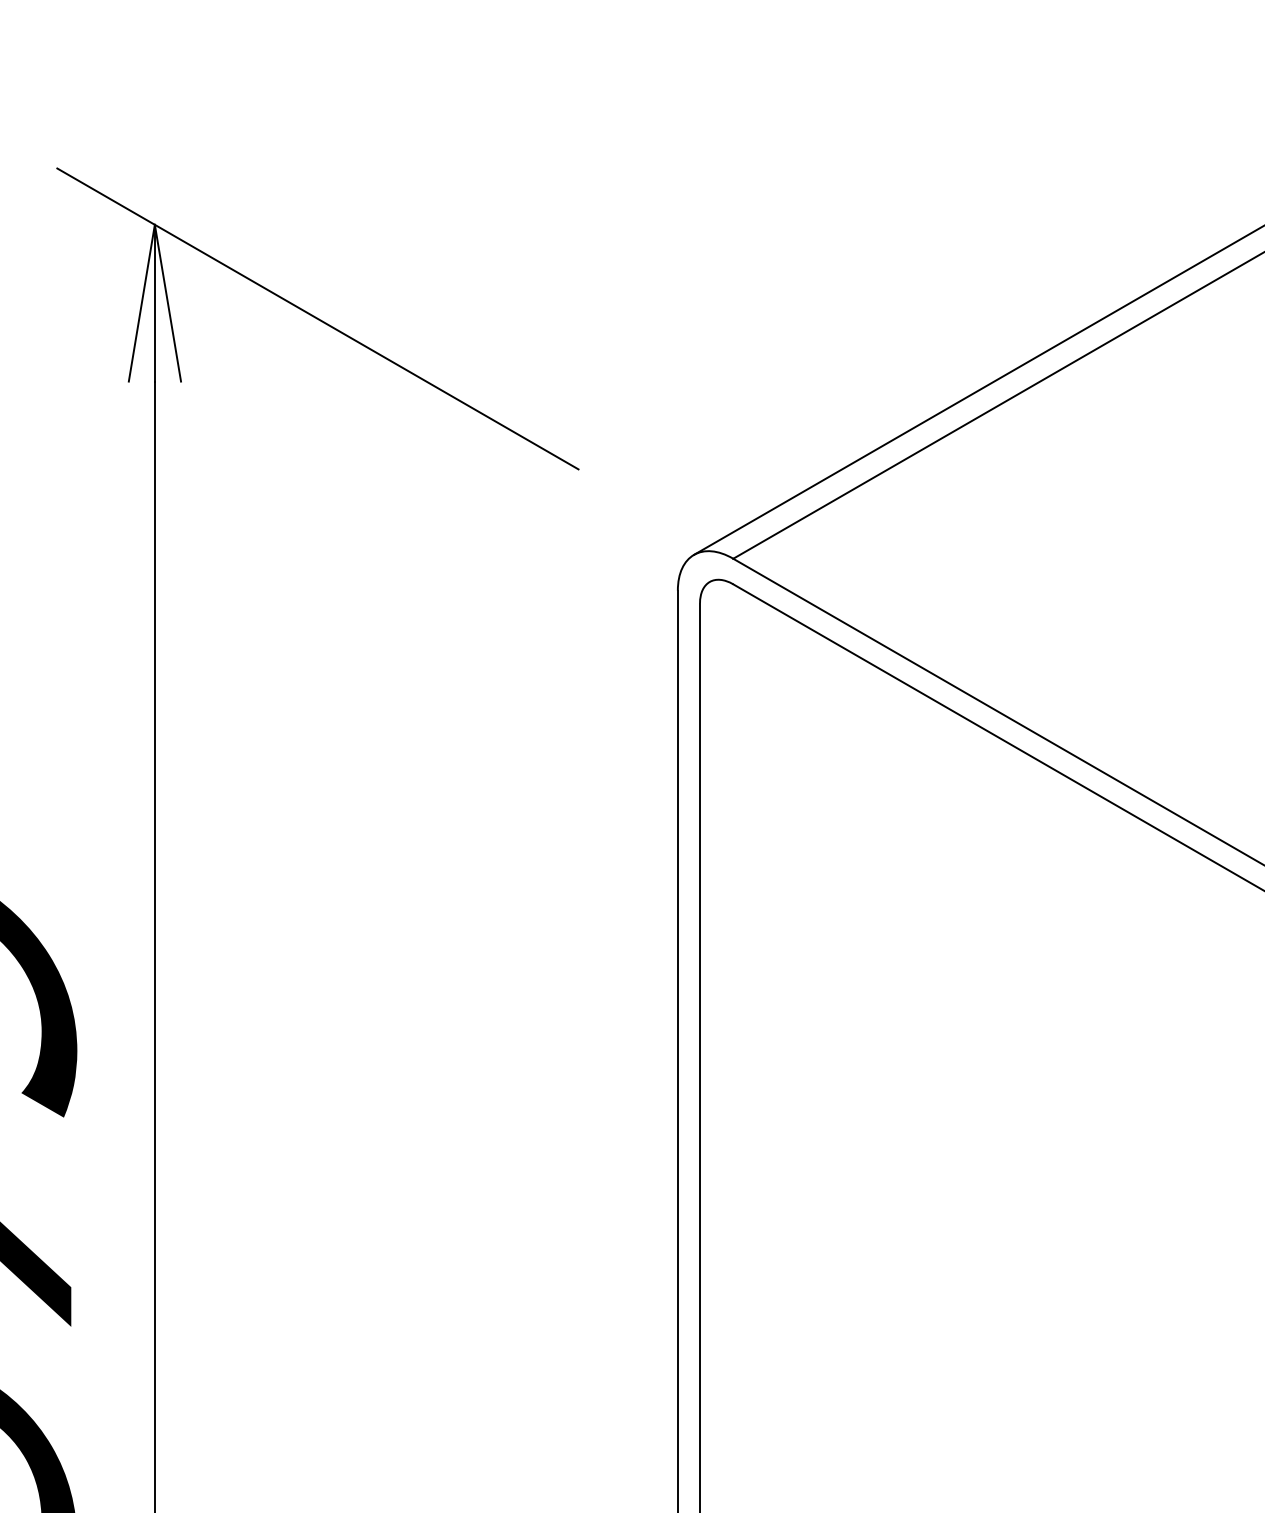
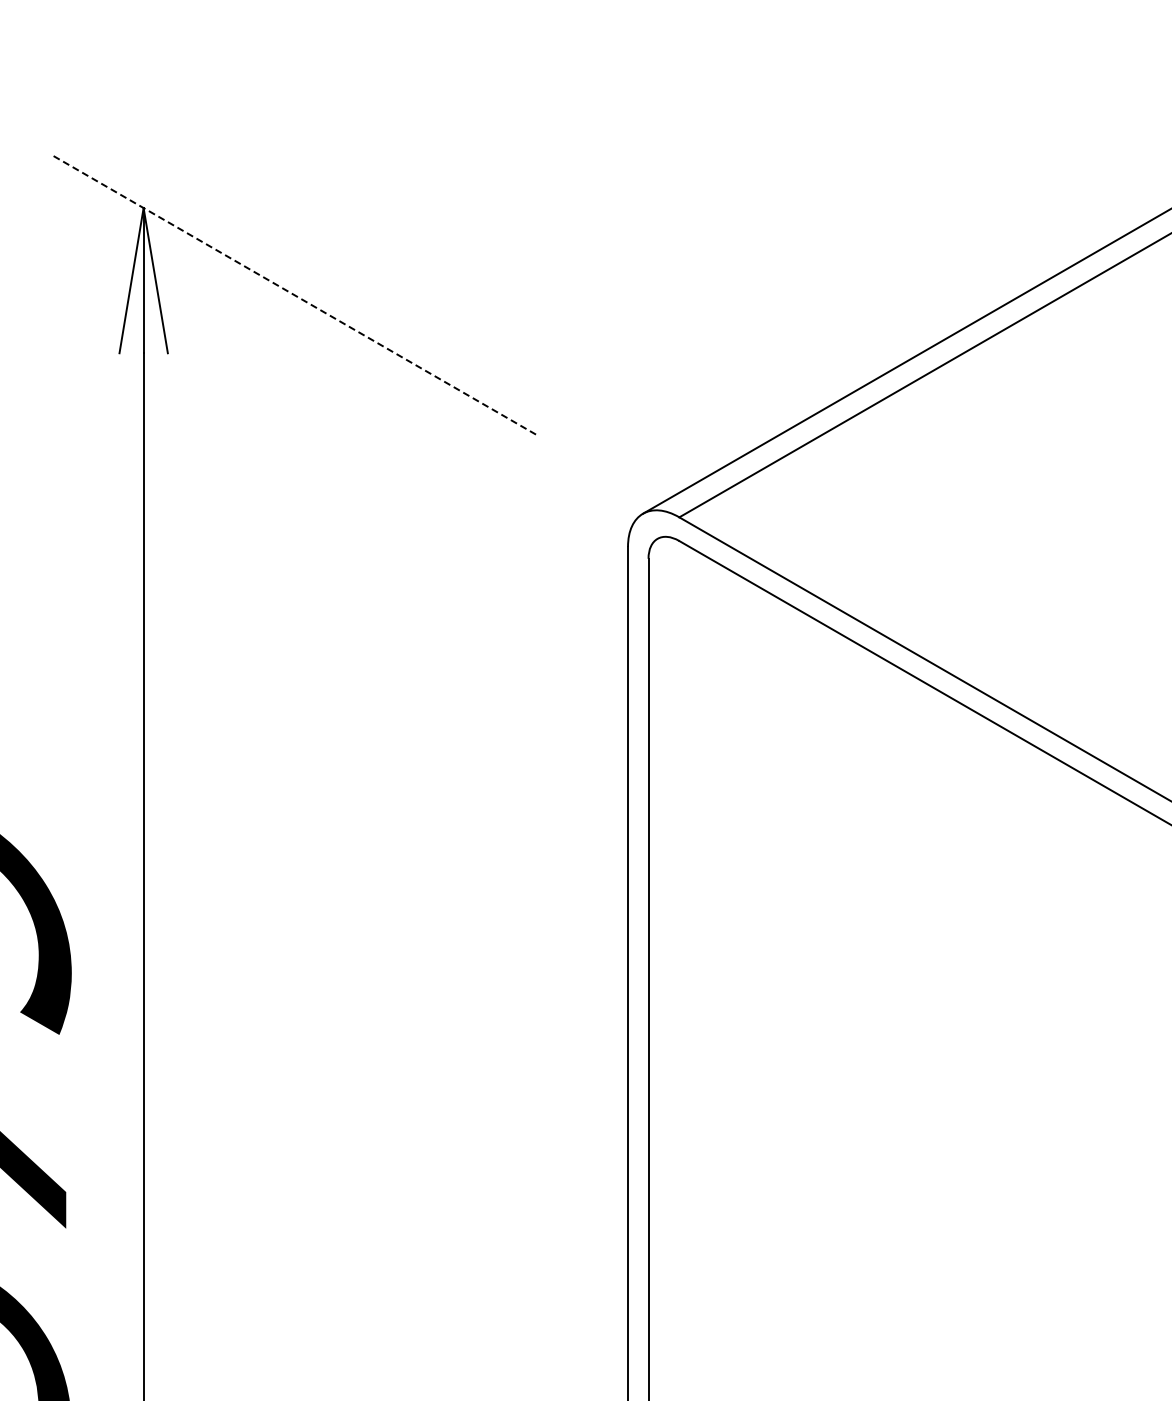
line: (317, 319) -> (294, 295), solid -> dashed

